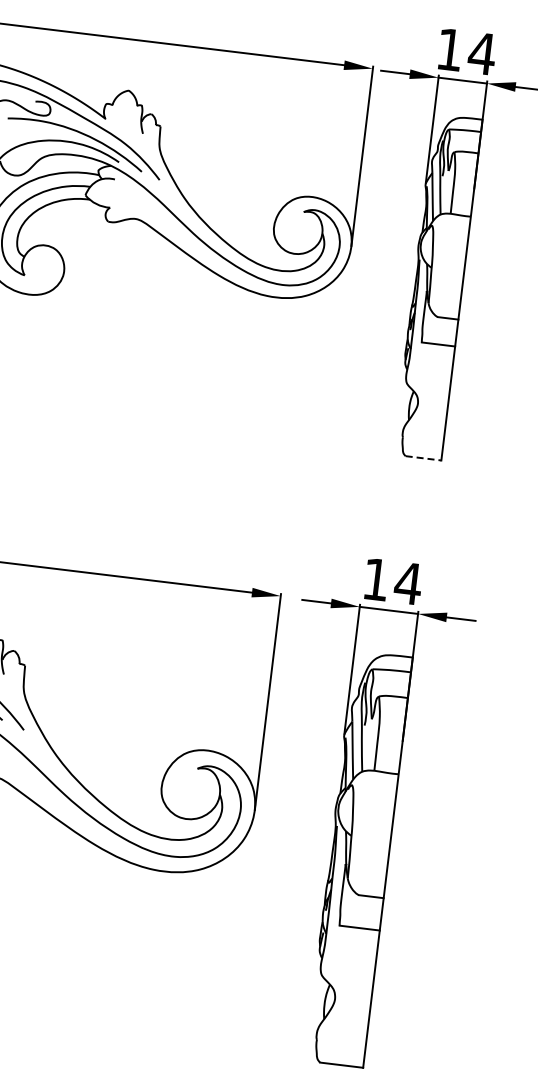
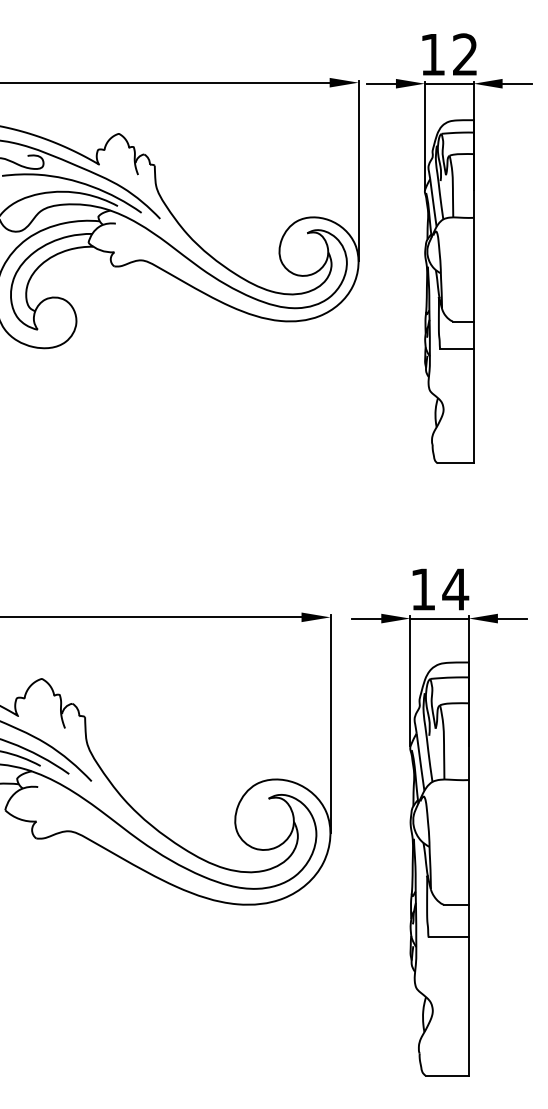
text: (481, 53) -> (464, 54), 14 -> 12
line: (423, 458) -> (455, 463), dashed -> solid

